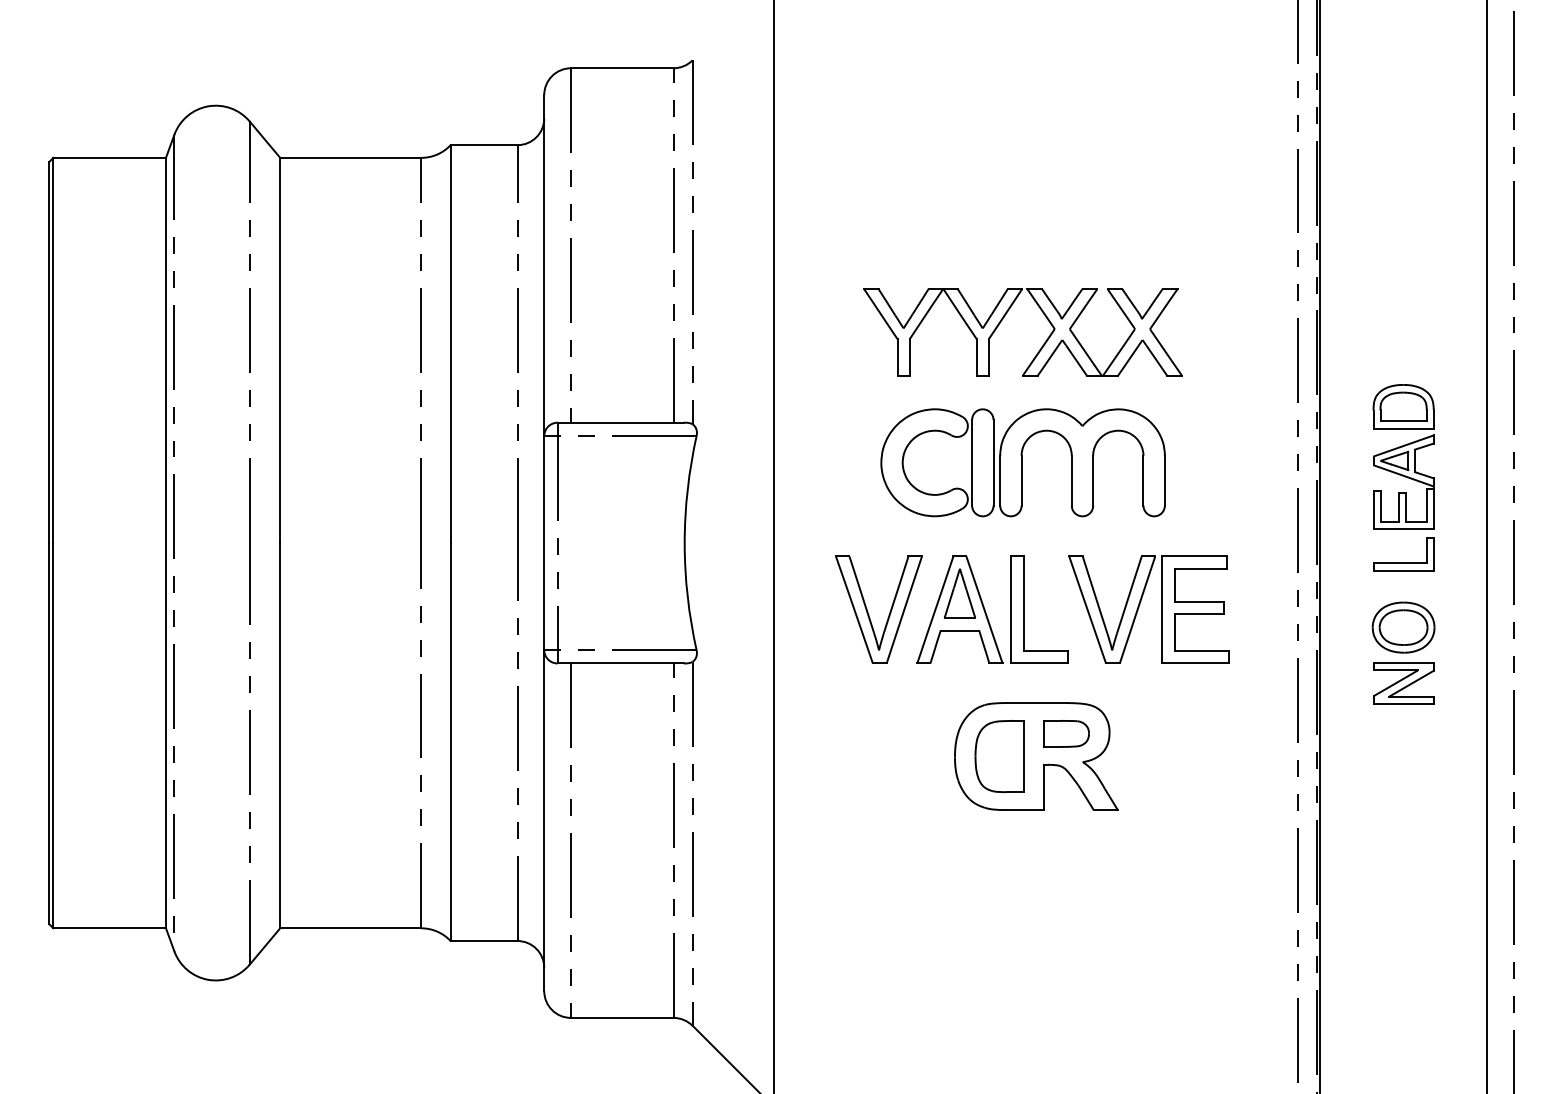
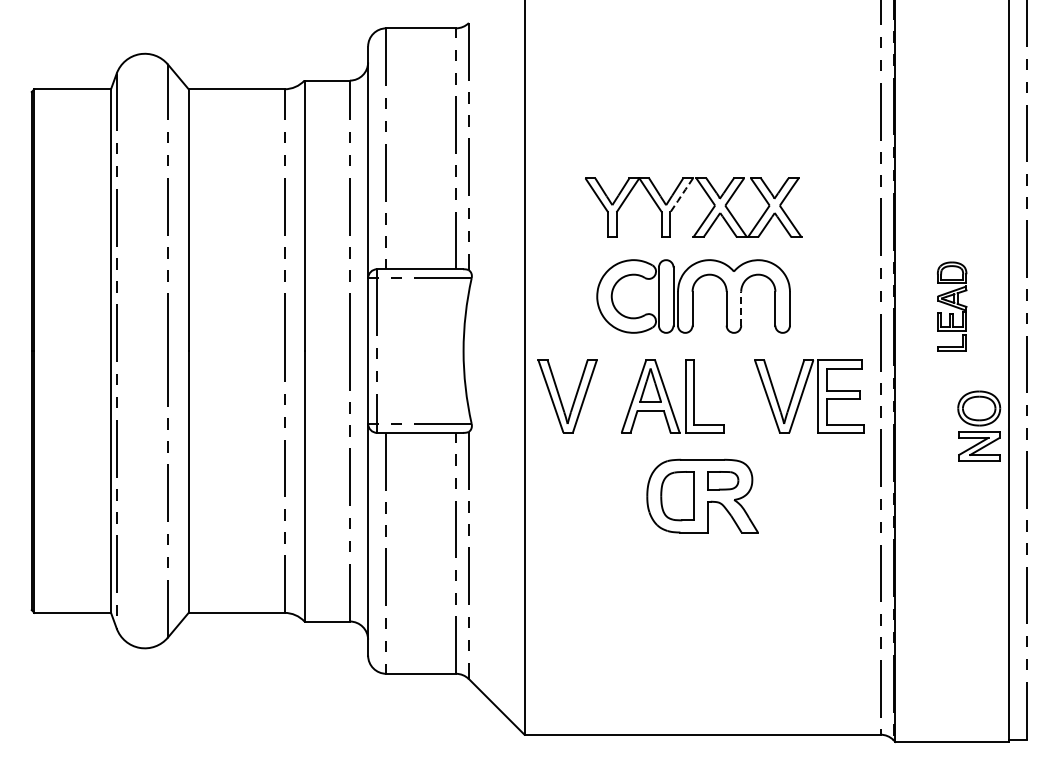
line: (1005, 314) -> (681, 195), solid -> dashed
part: (1402, 477) -> (951, 306), size x0.7
line: (1093, 480) -> (741, 308), solid -> dashed
part: (1140, 605) -> (803, 393), moved
part: (869, 614) -> (561, 399), moved
part: (1404, 652) -> (979, 425), moved

